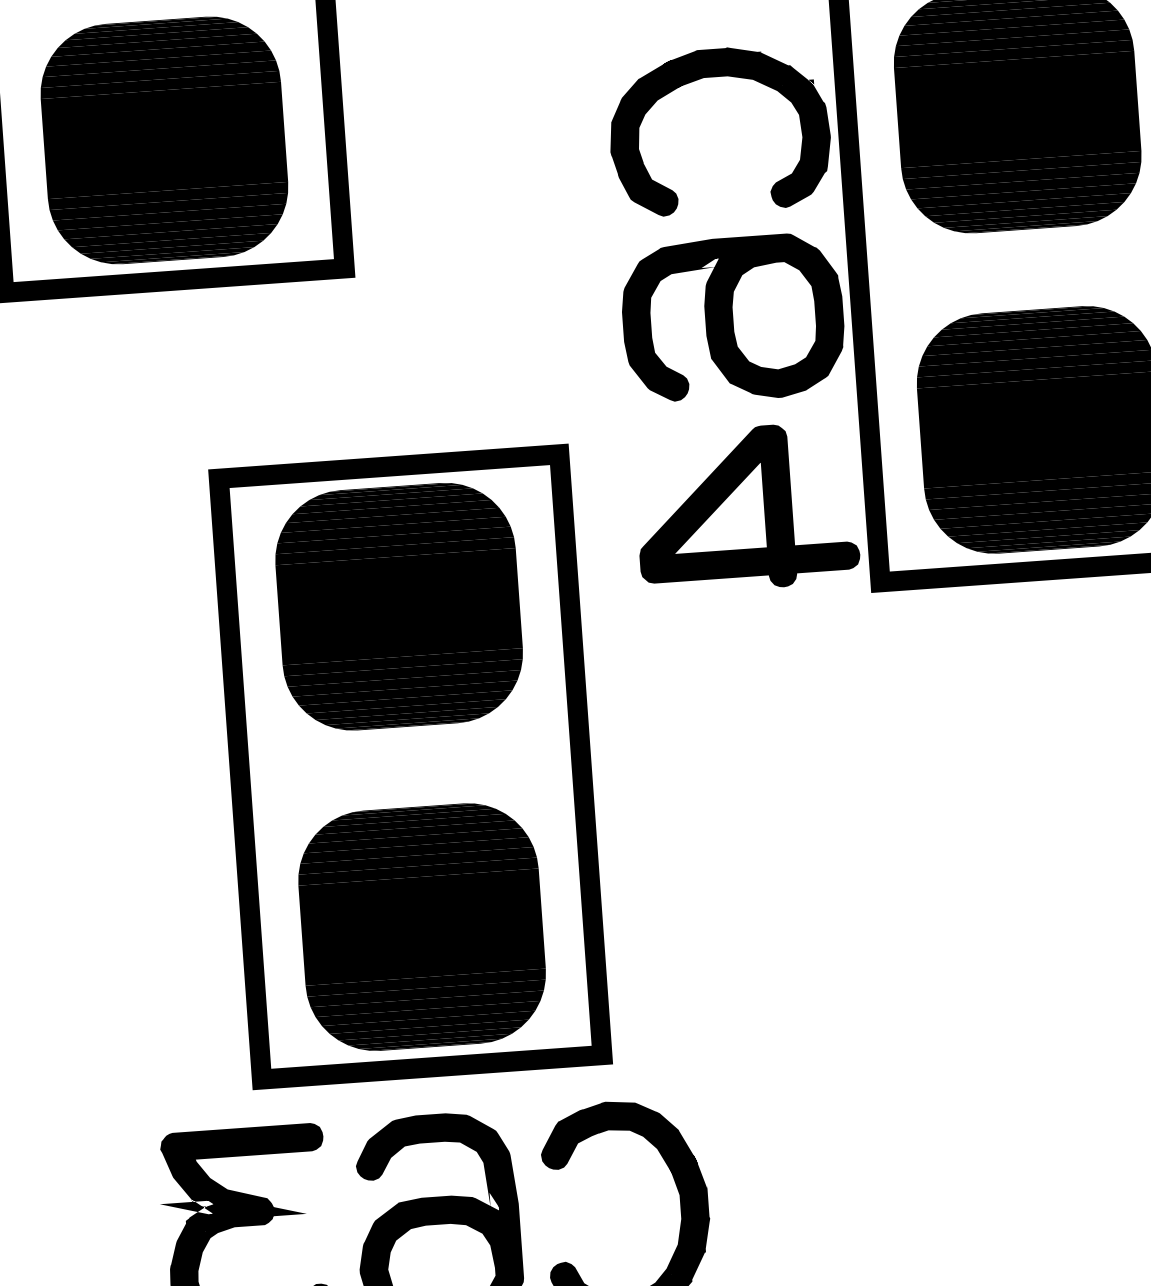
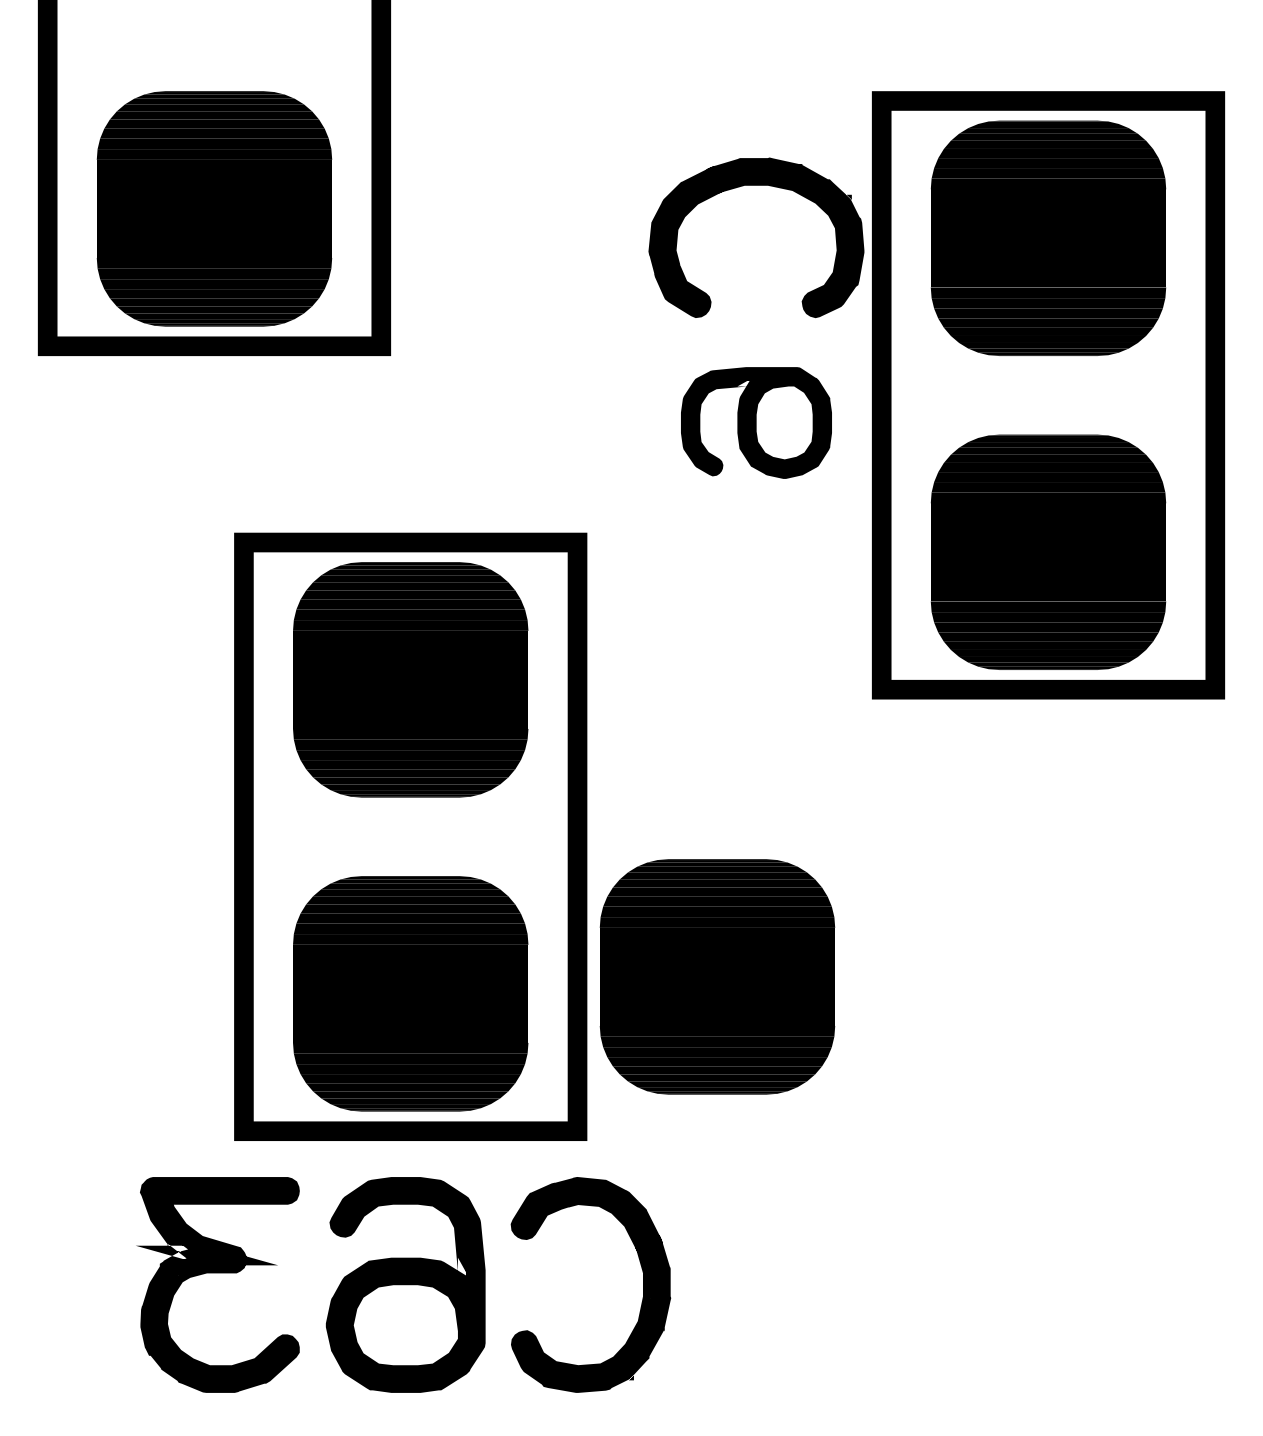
part: (733, 318) -> (756, 422), size x0.7
part: (745, 507) -> (755, 607), removed
part: (733, 886) -> (717, 976), added

